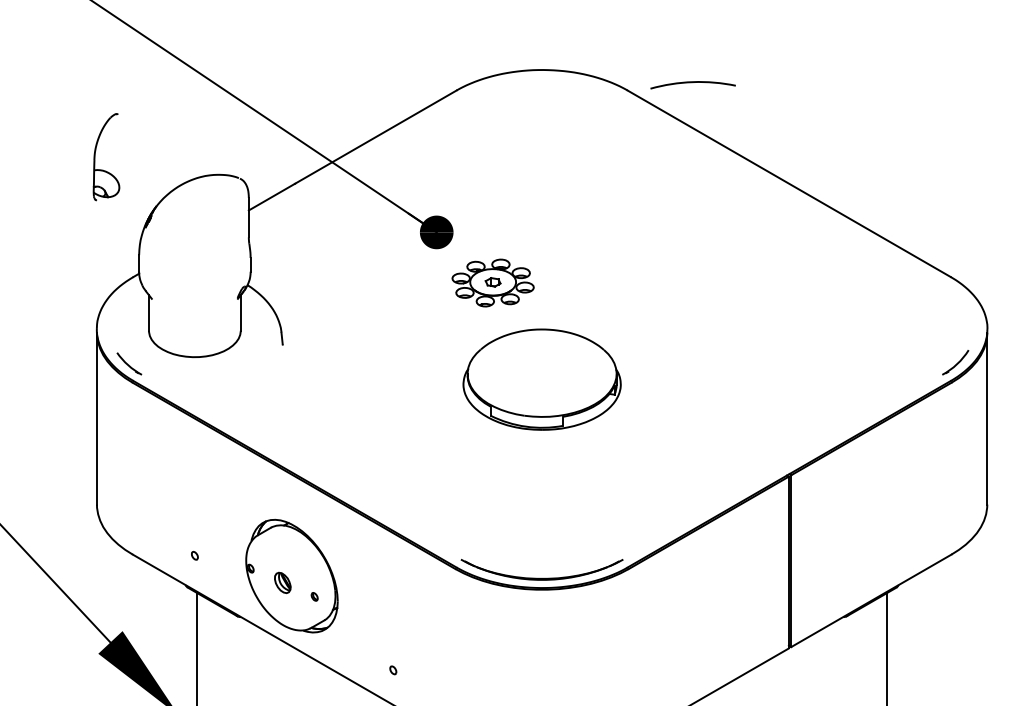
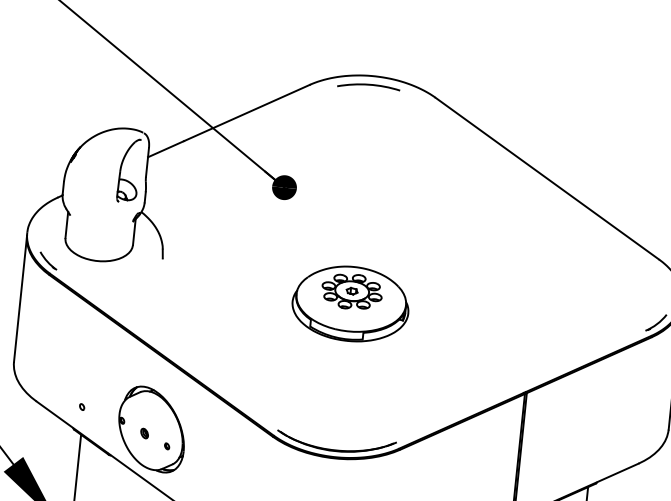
arc: (692, 83) -> (368, 85), moved
part: (95, 157) -> (121, 170), moved
part: (492, 282) -> (351, 291), moved
part: (282, 582) -> (144, 433), size x0.62

